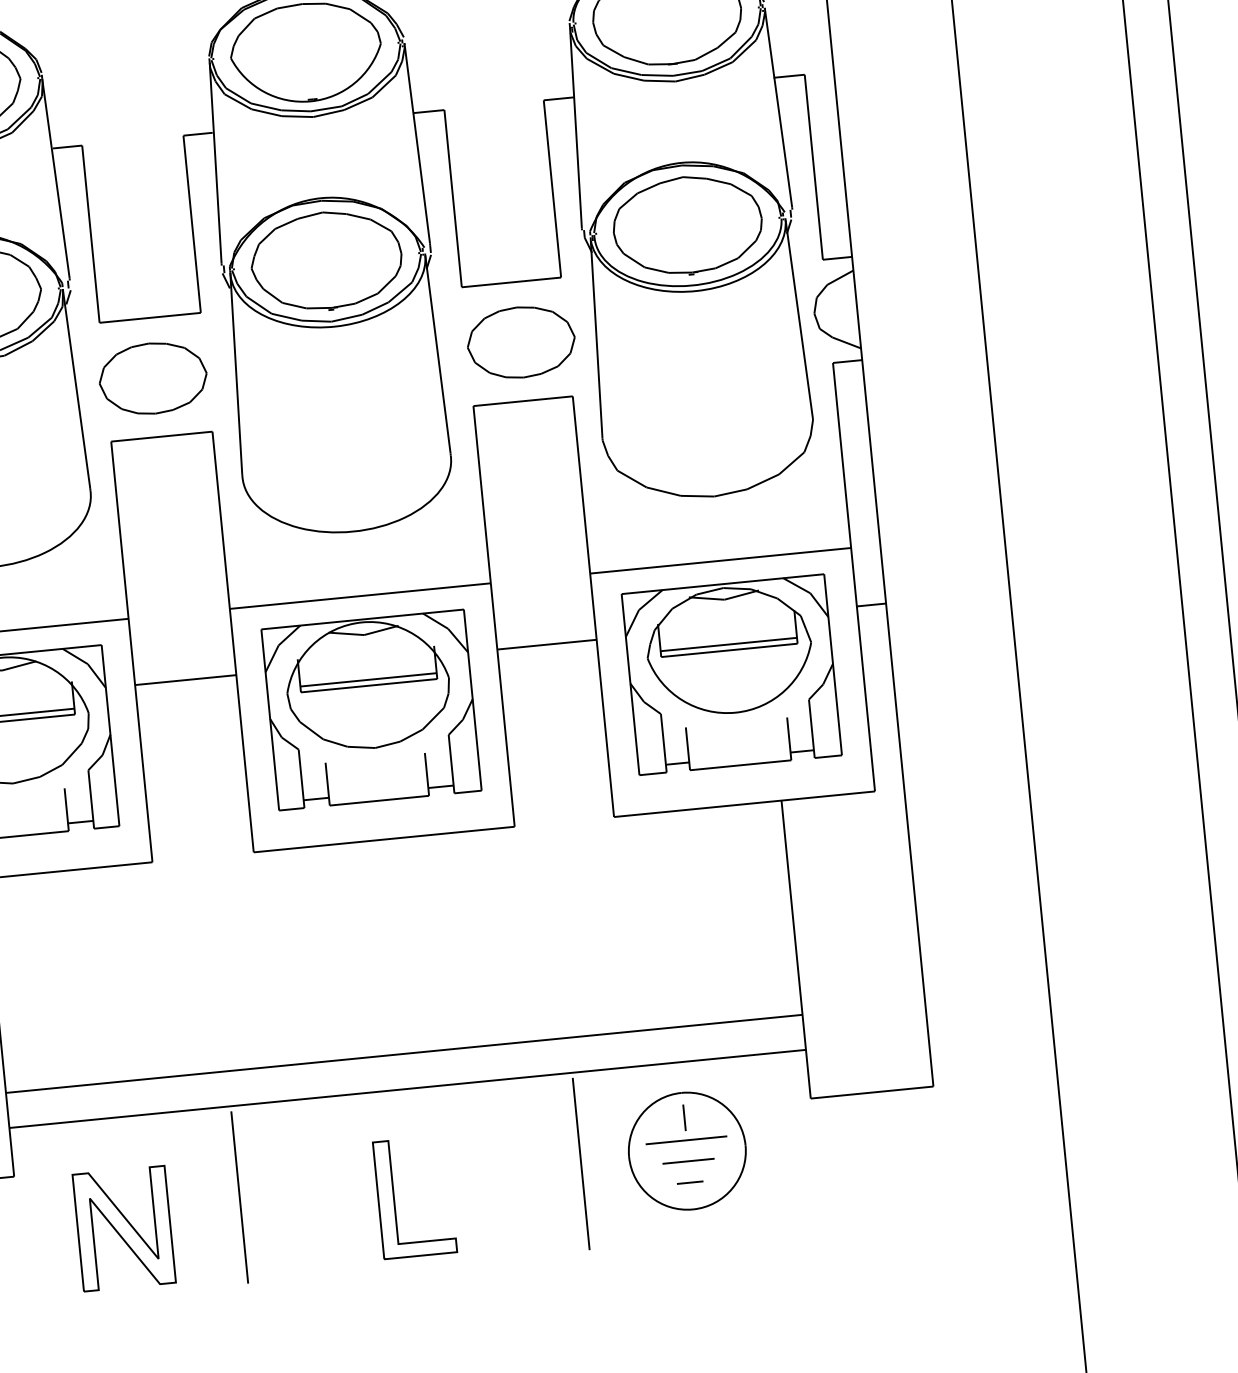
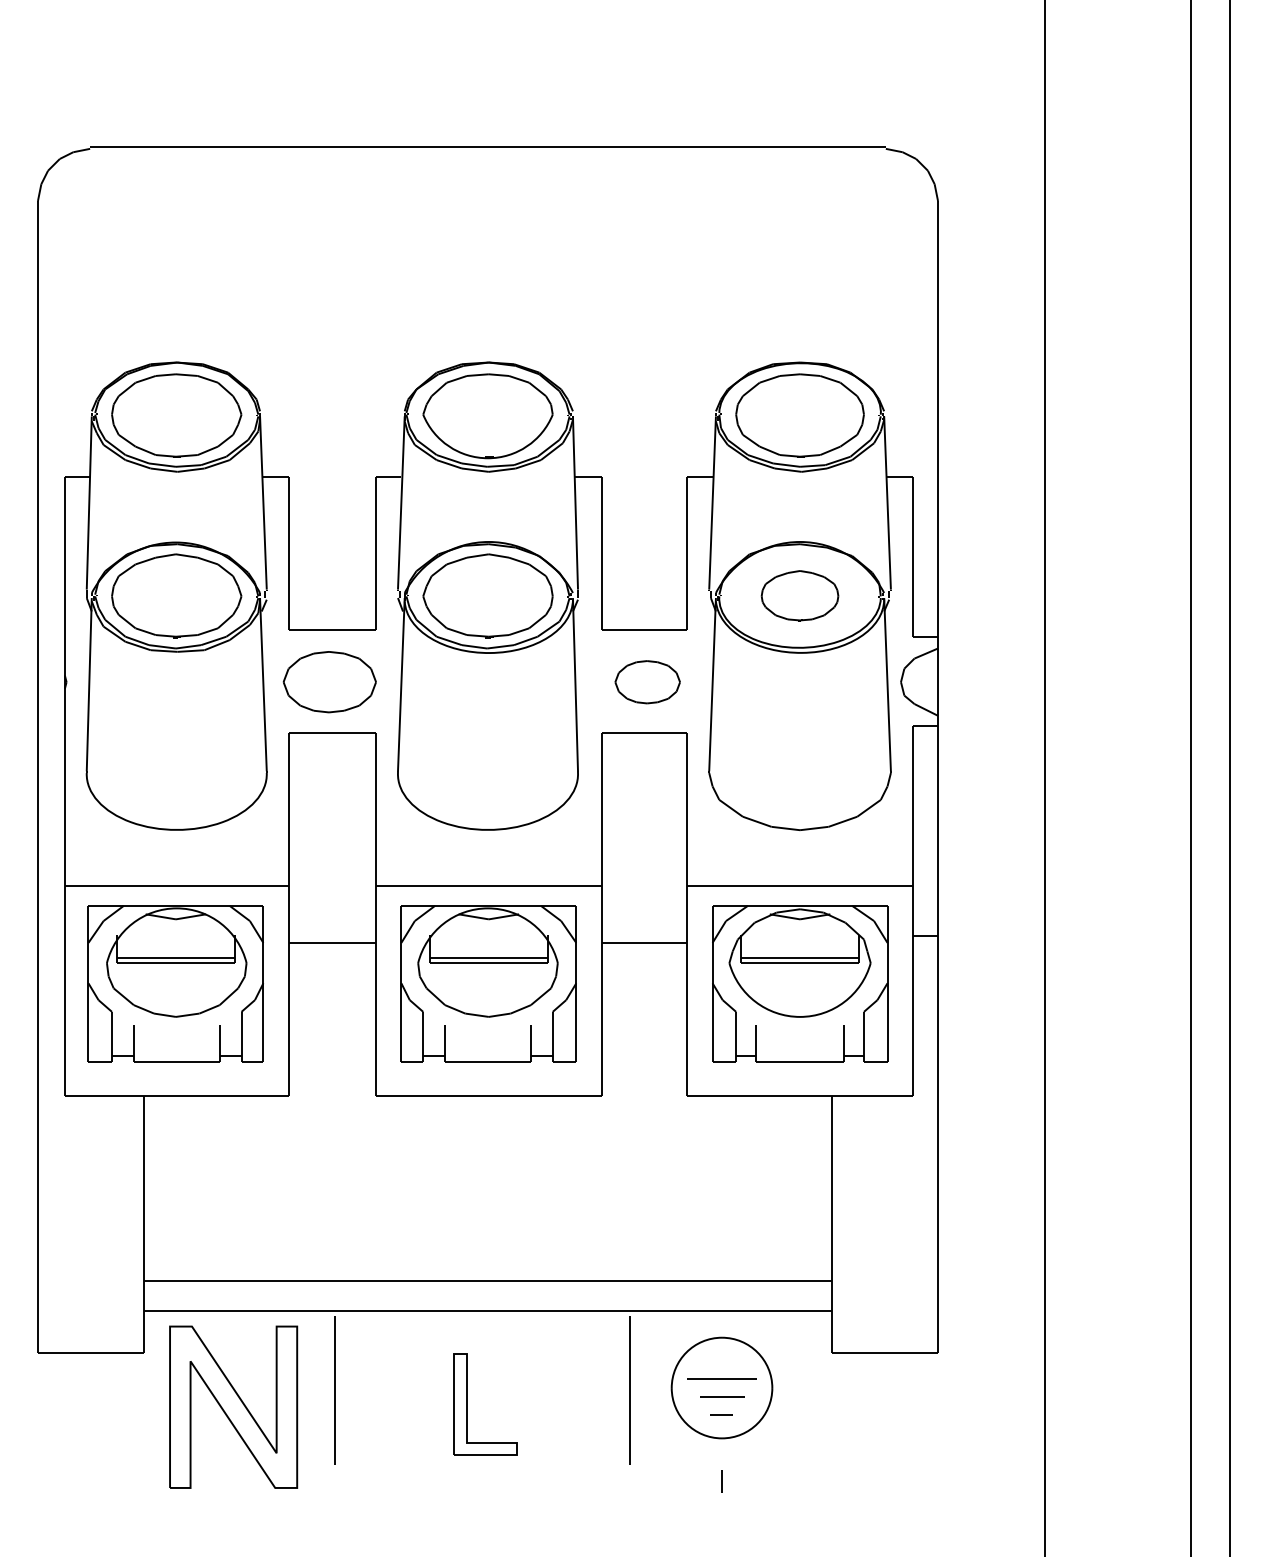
part: (687, 224) -> (799, 595), size x0.6
part: (520, 342) -> (647, 682), size x0.7
line: (683, 1118) -> (721, 1481), moved
part: (123, 1227) -> (233, 1406), size x1.6

